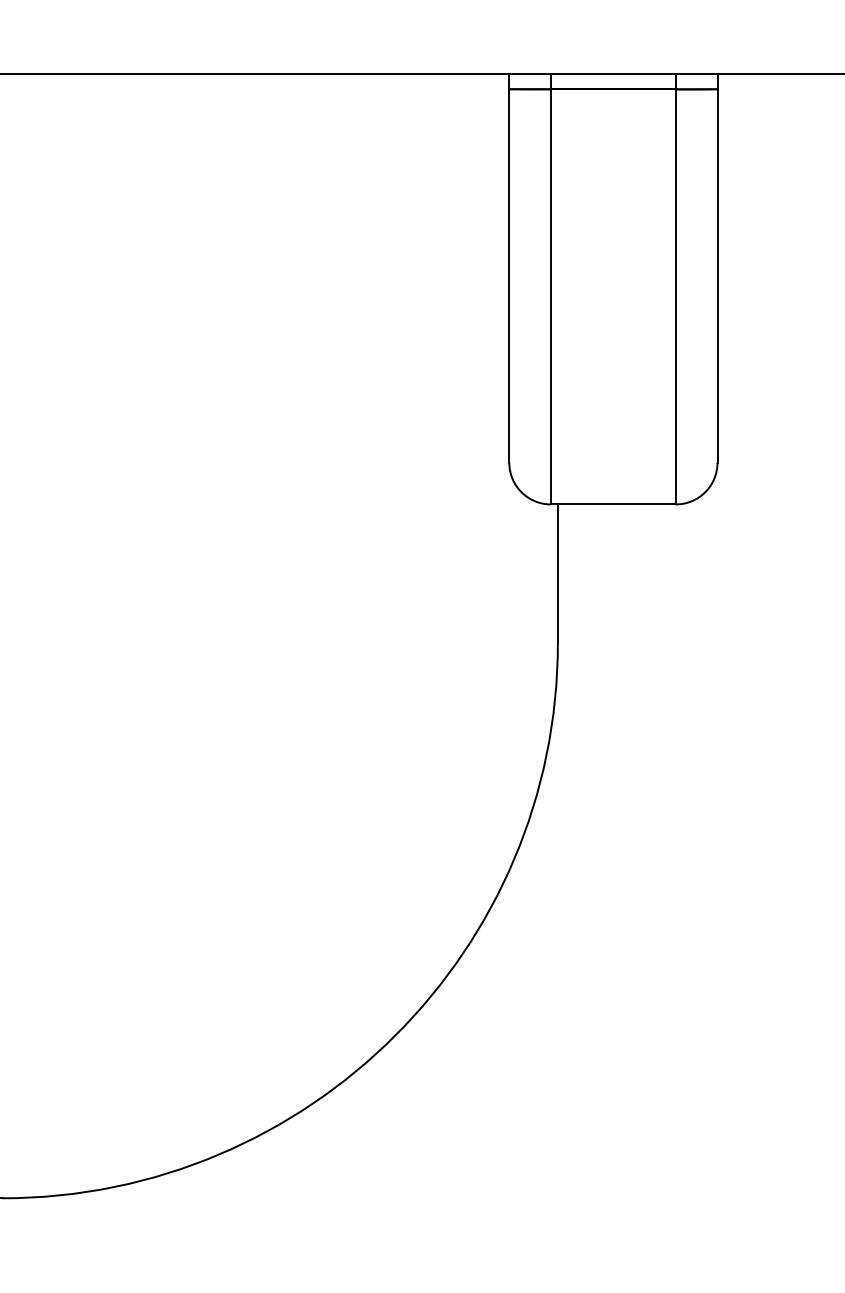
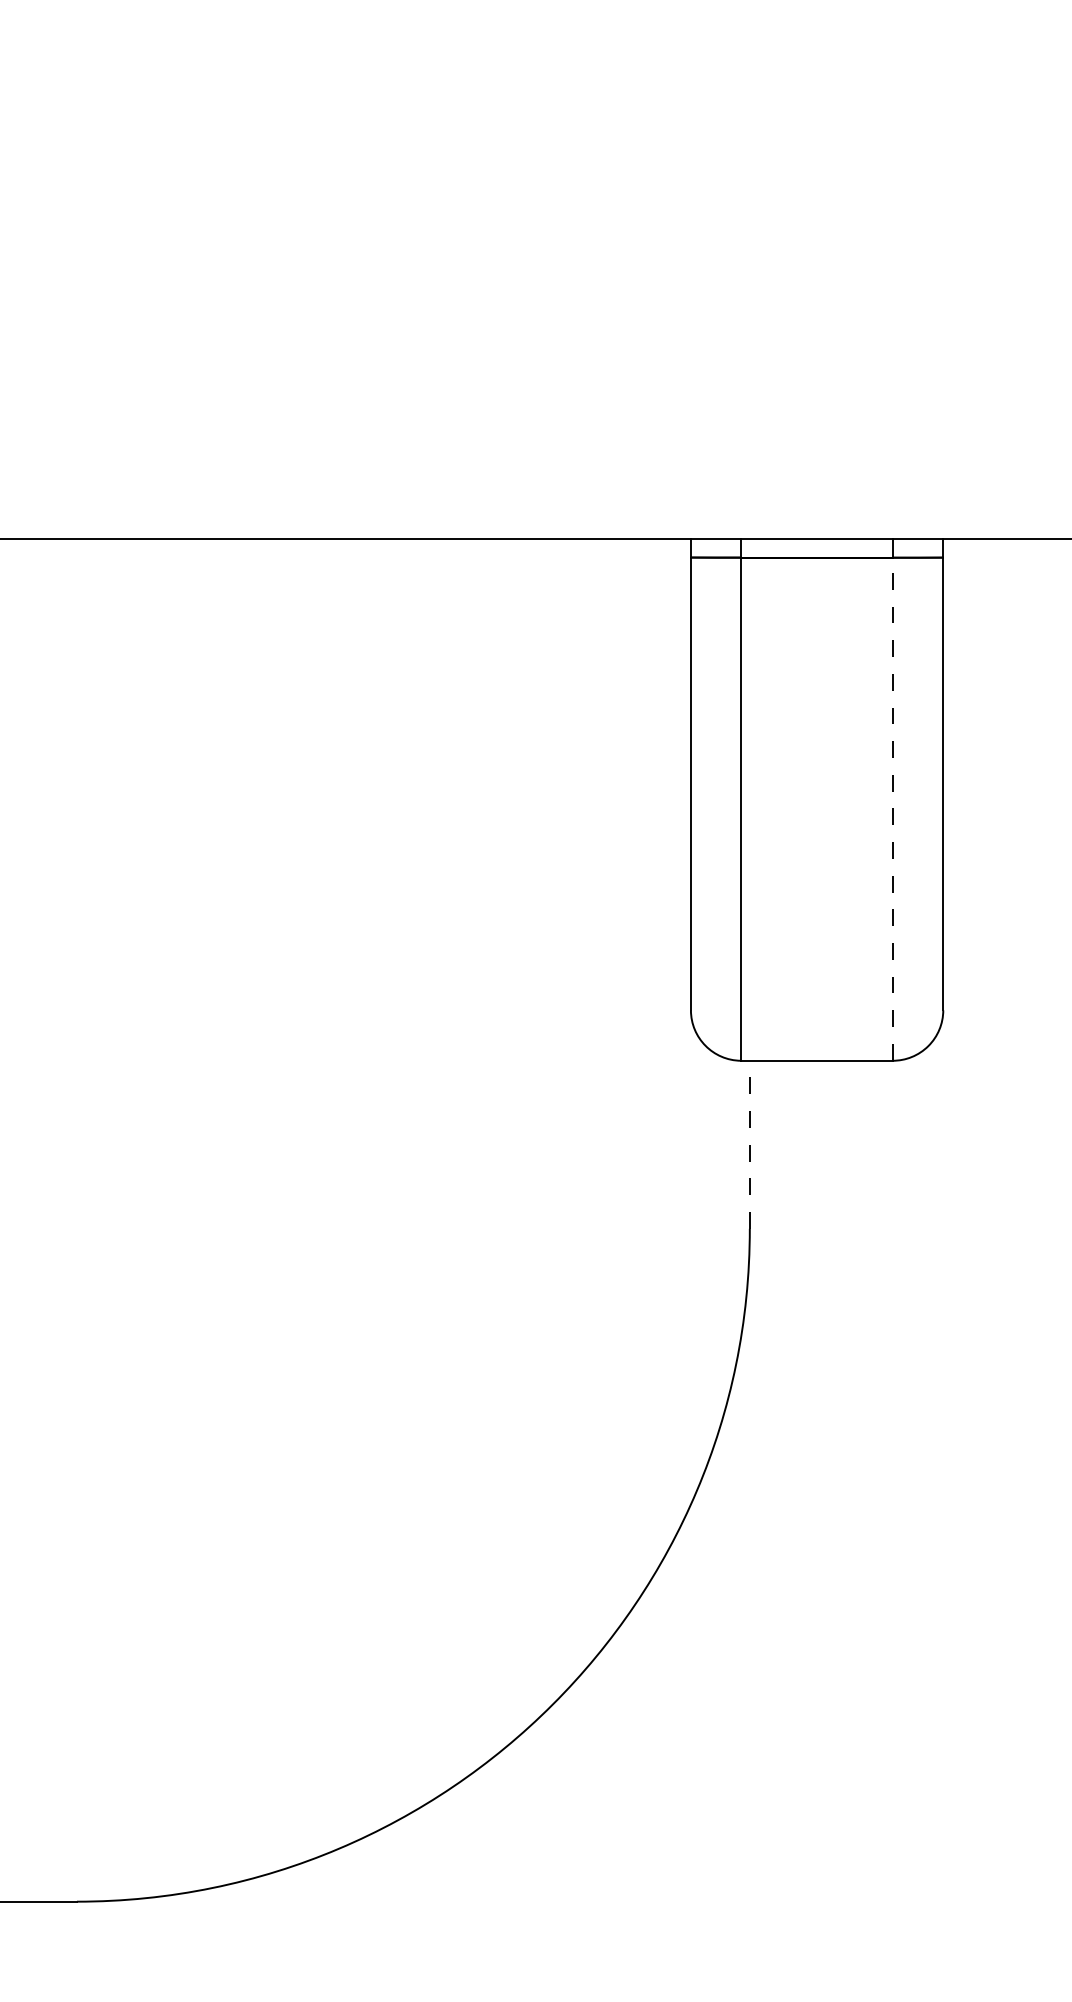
line: (675, 296) -> (892, 808), solid -> dashed
line: (557, 573) -> (749, 1144), solid -> dashed

